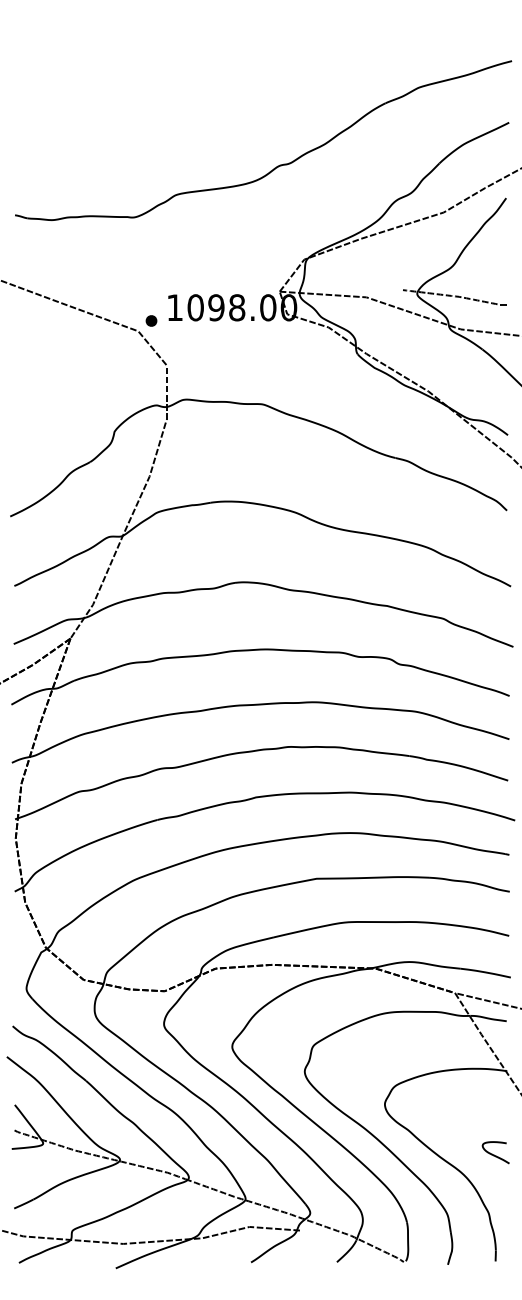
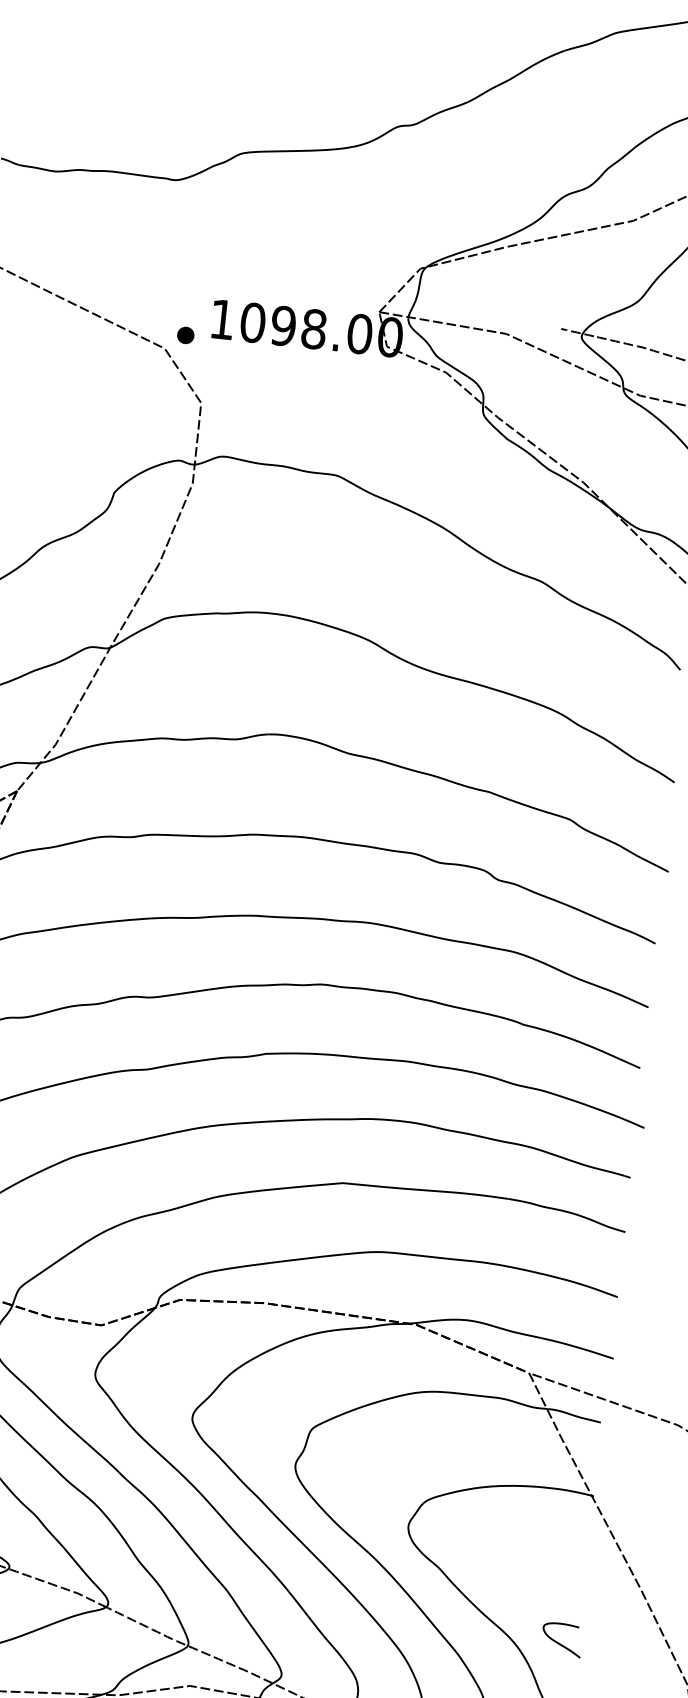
curve: (494, 1154) -> (559, 1642), moved

